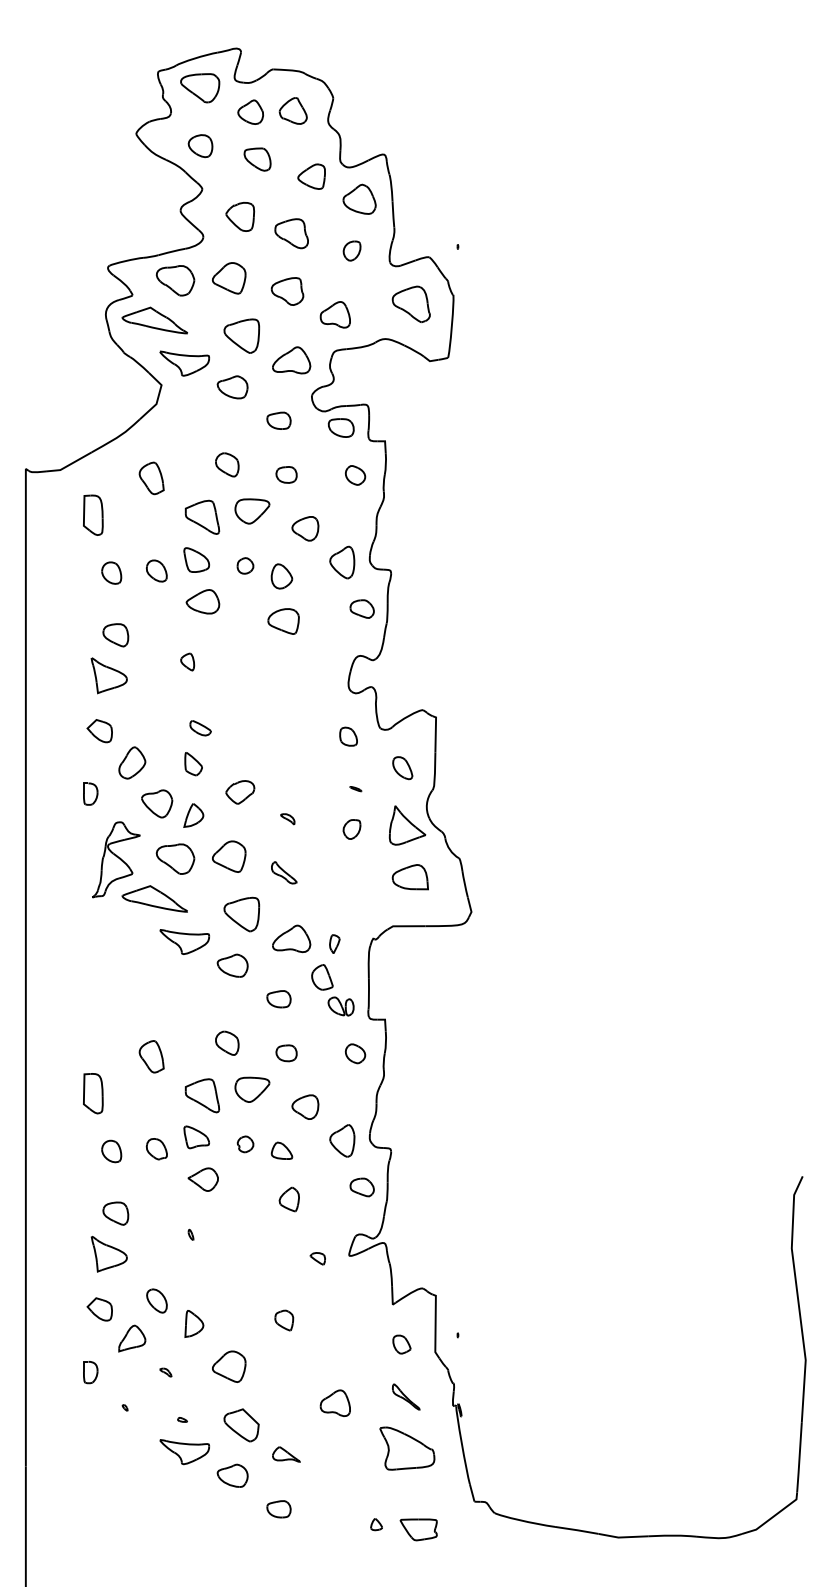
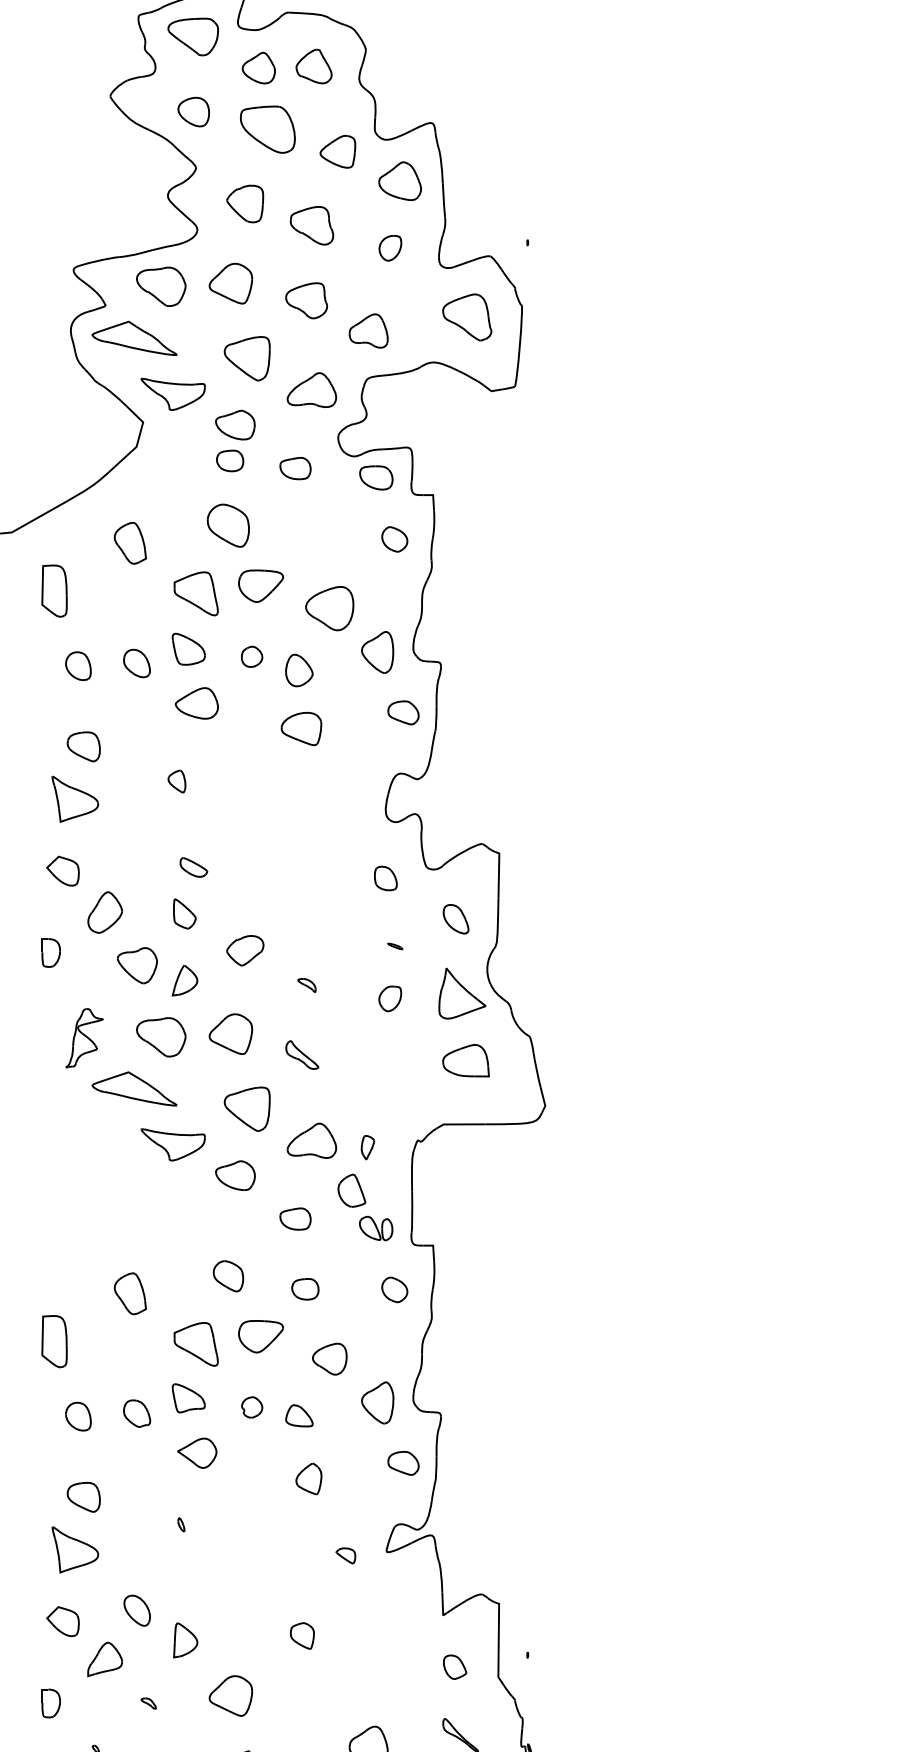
part: (257, 159) -> (267, 129), size x1.6
part: (227, 464) -> (228, 525), size x1.4
part: (286, 474) -> (229, 460), moved
part: (305, 528) -> (329, 608), size x1.4
part: (116, 859) -> (84, 1037), size x0.6

